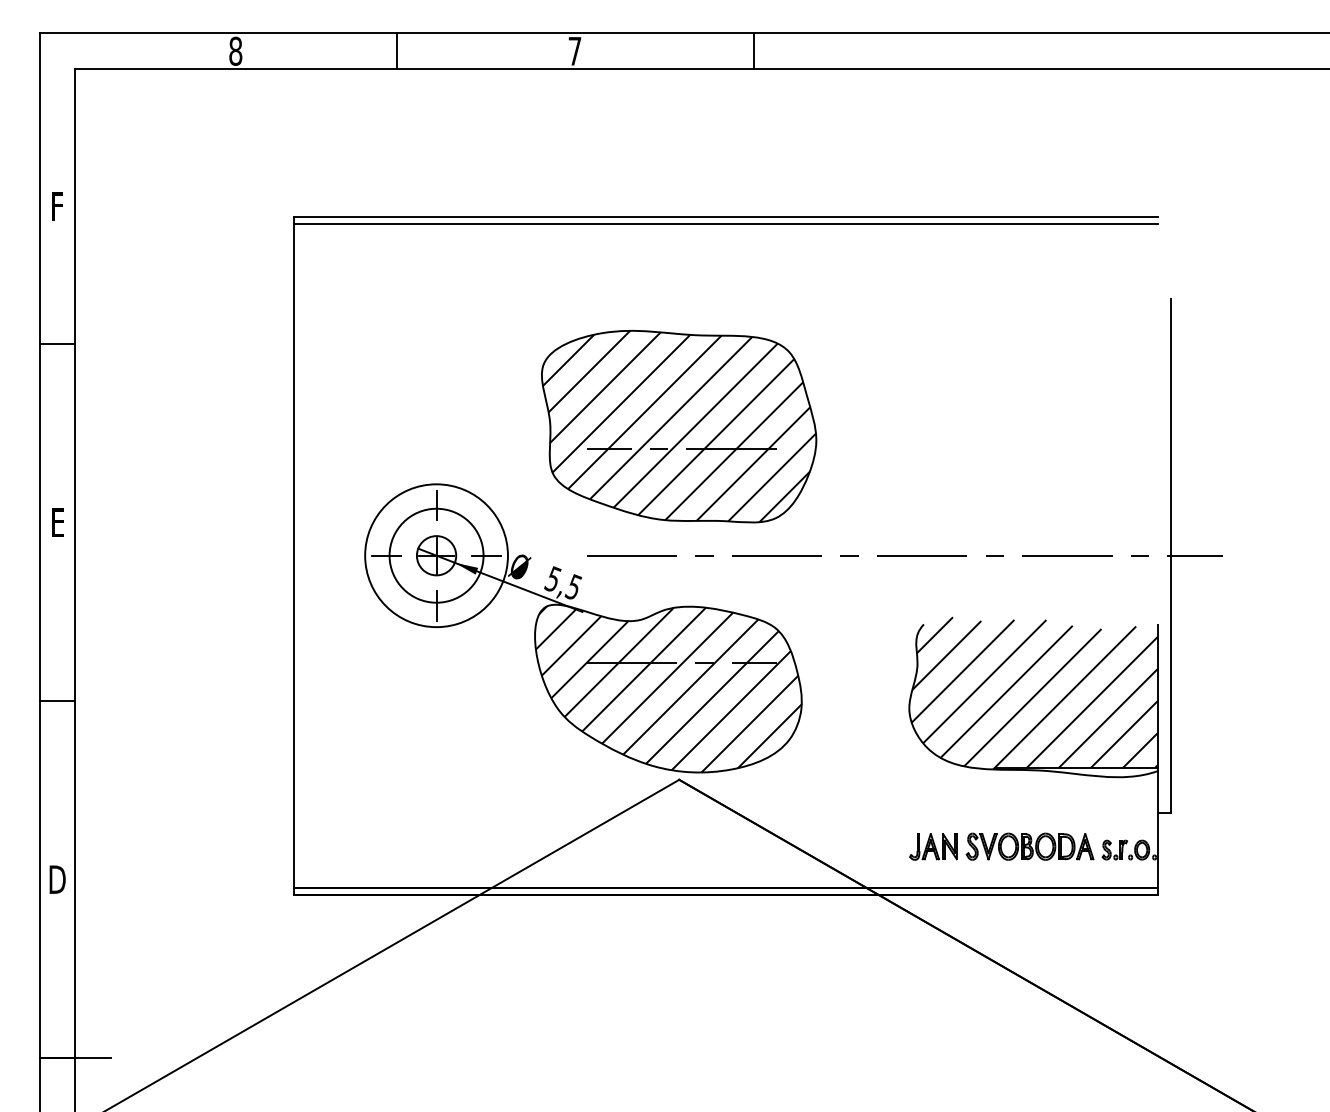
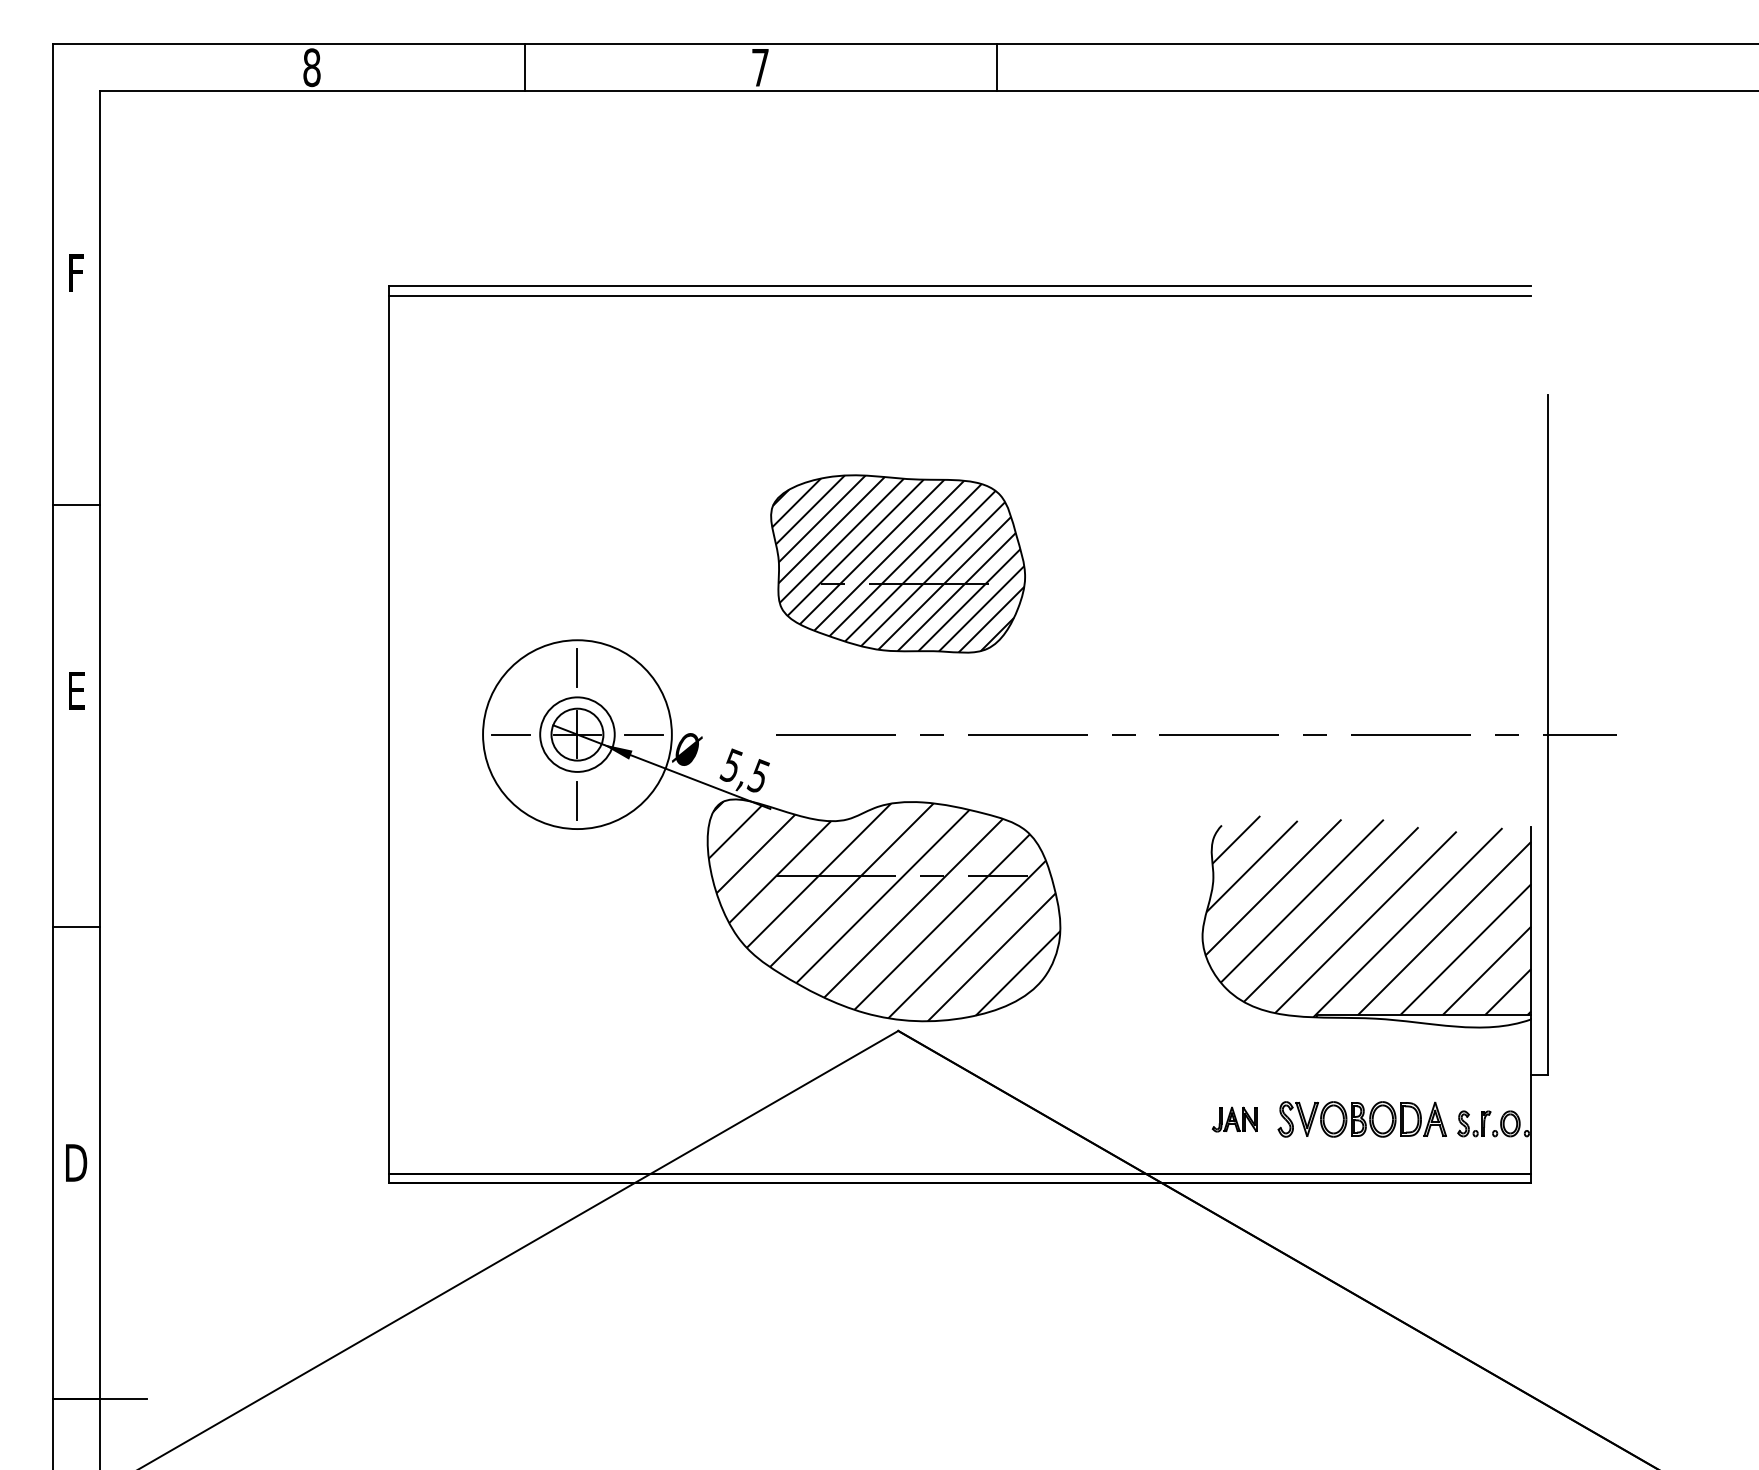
line: (56, 343) -> (75, 504), moved
part: (678, 426) -> (897, 563), size x0.7
circle: (436, 555) -> (577, 734), size x0.6
part: (933, 846) -> (1234, 1119), size x0.7

